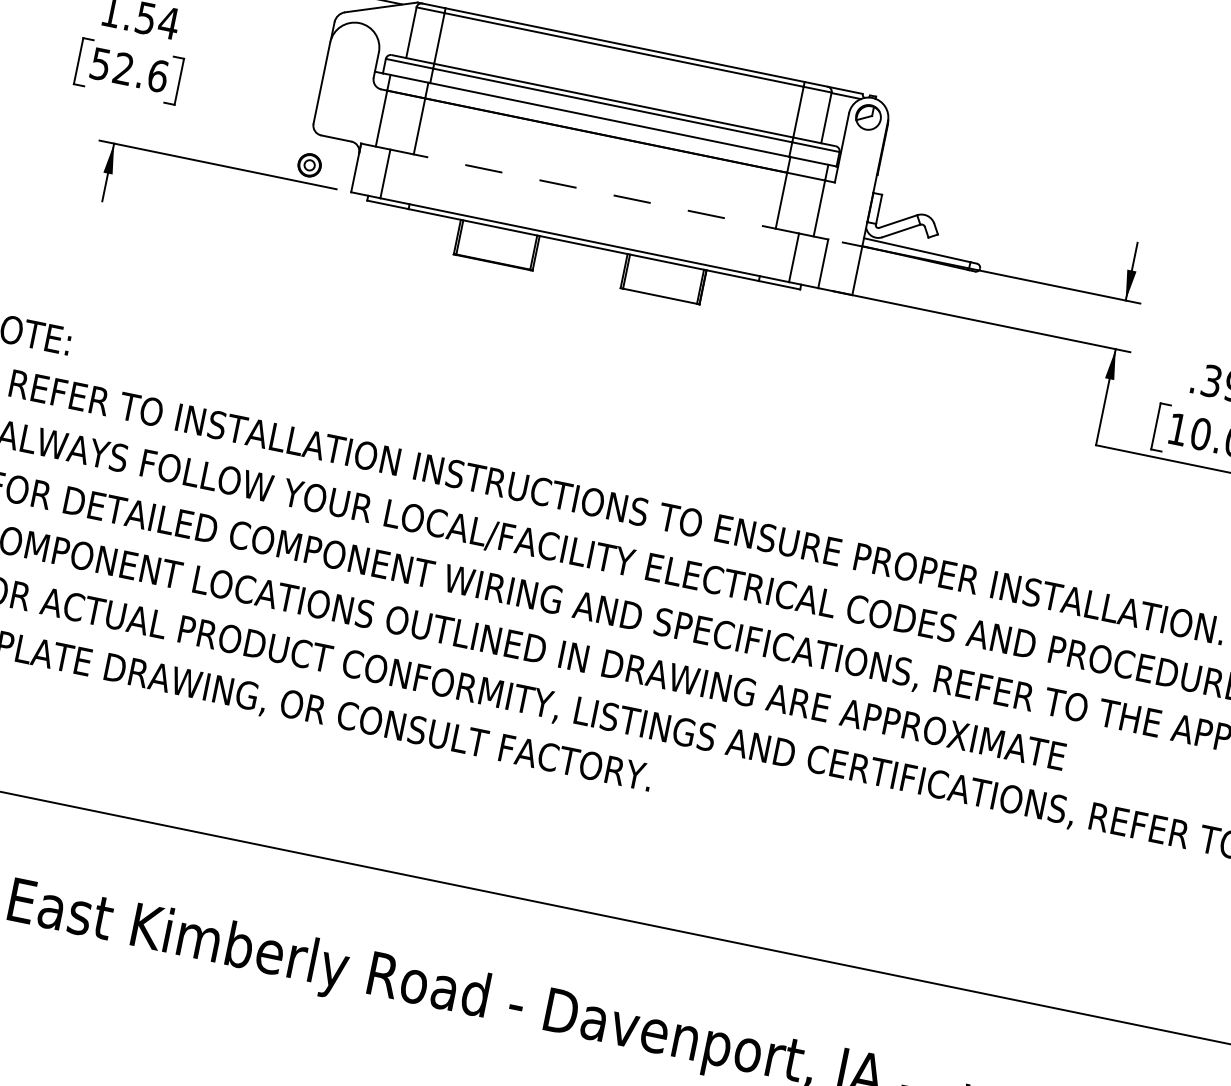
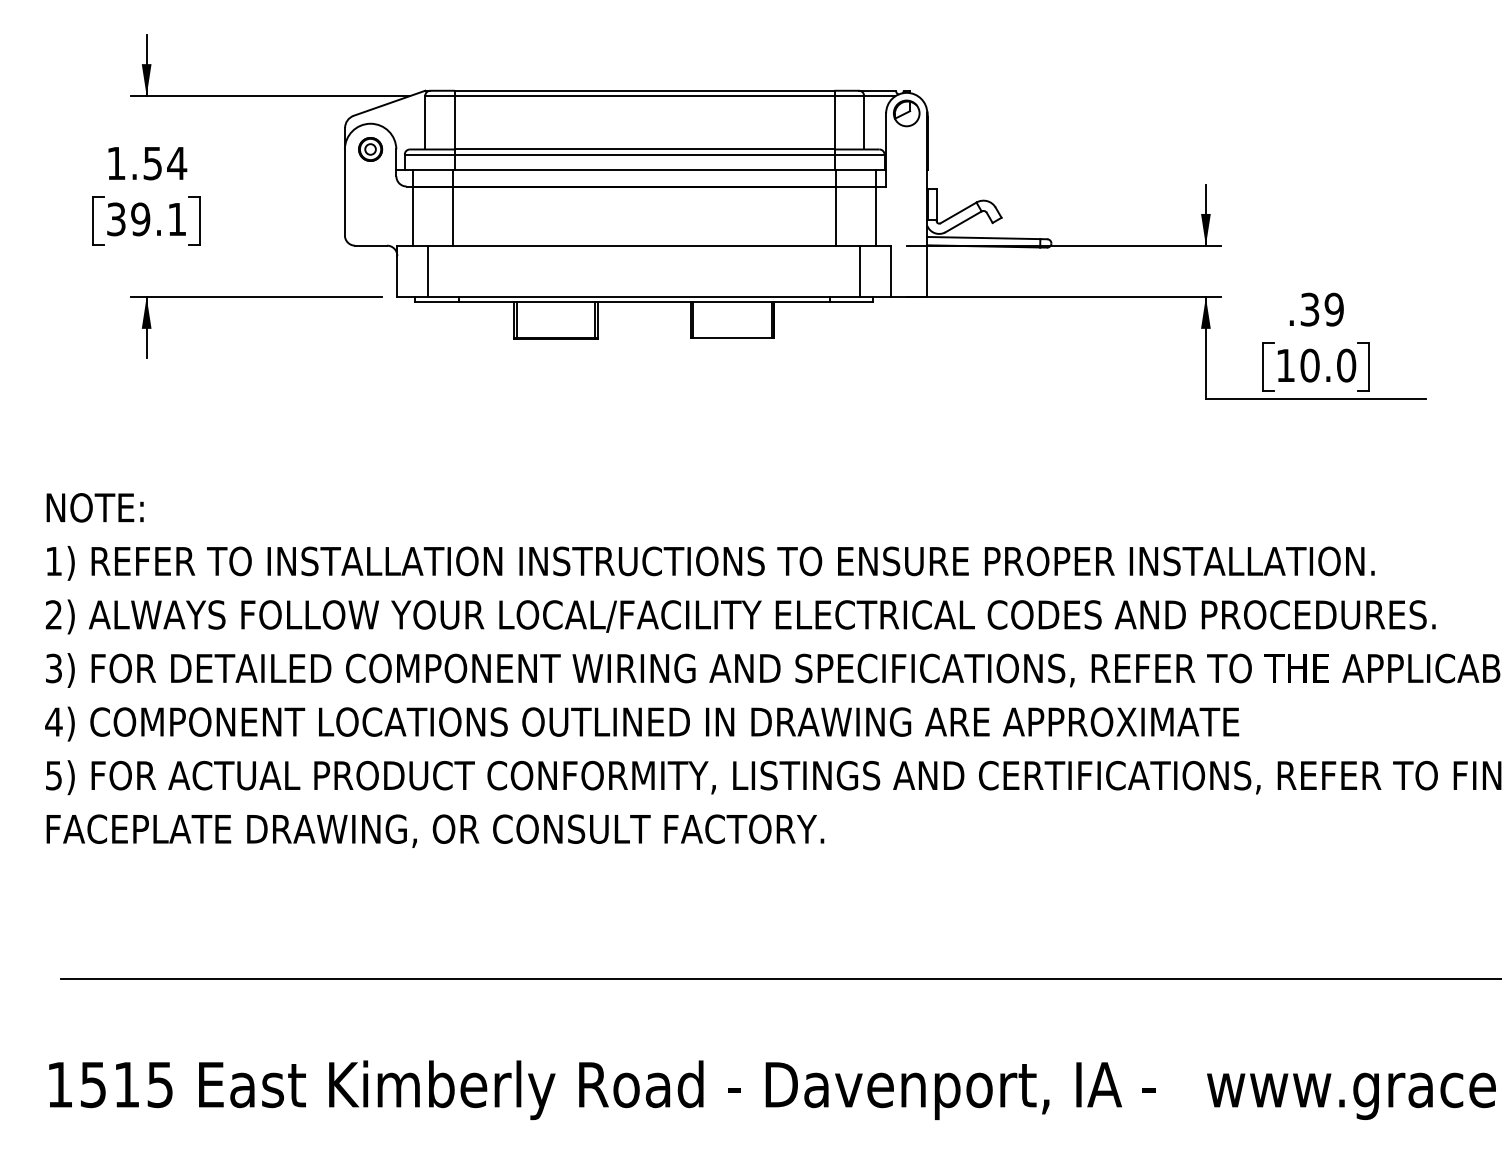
text: (130, 70) -> (147, 219), 52.6 -> 39.1
part: (309, 165) -> (370, 149), moved
line: (593, 191) -> (643, 245), dashed -> solid

